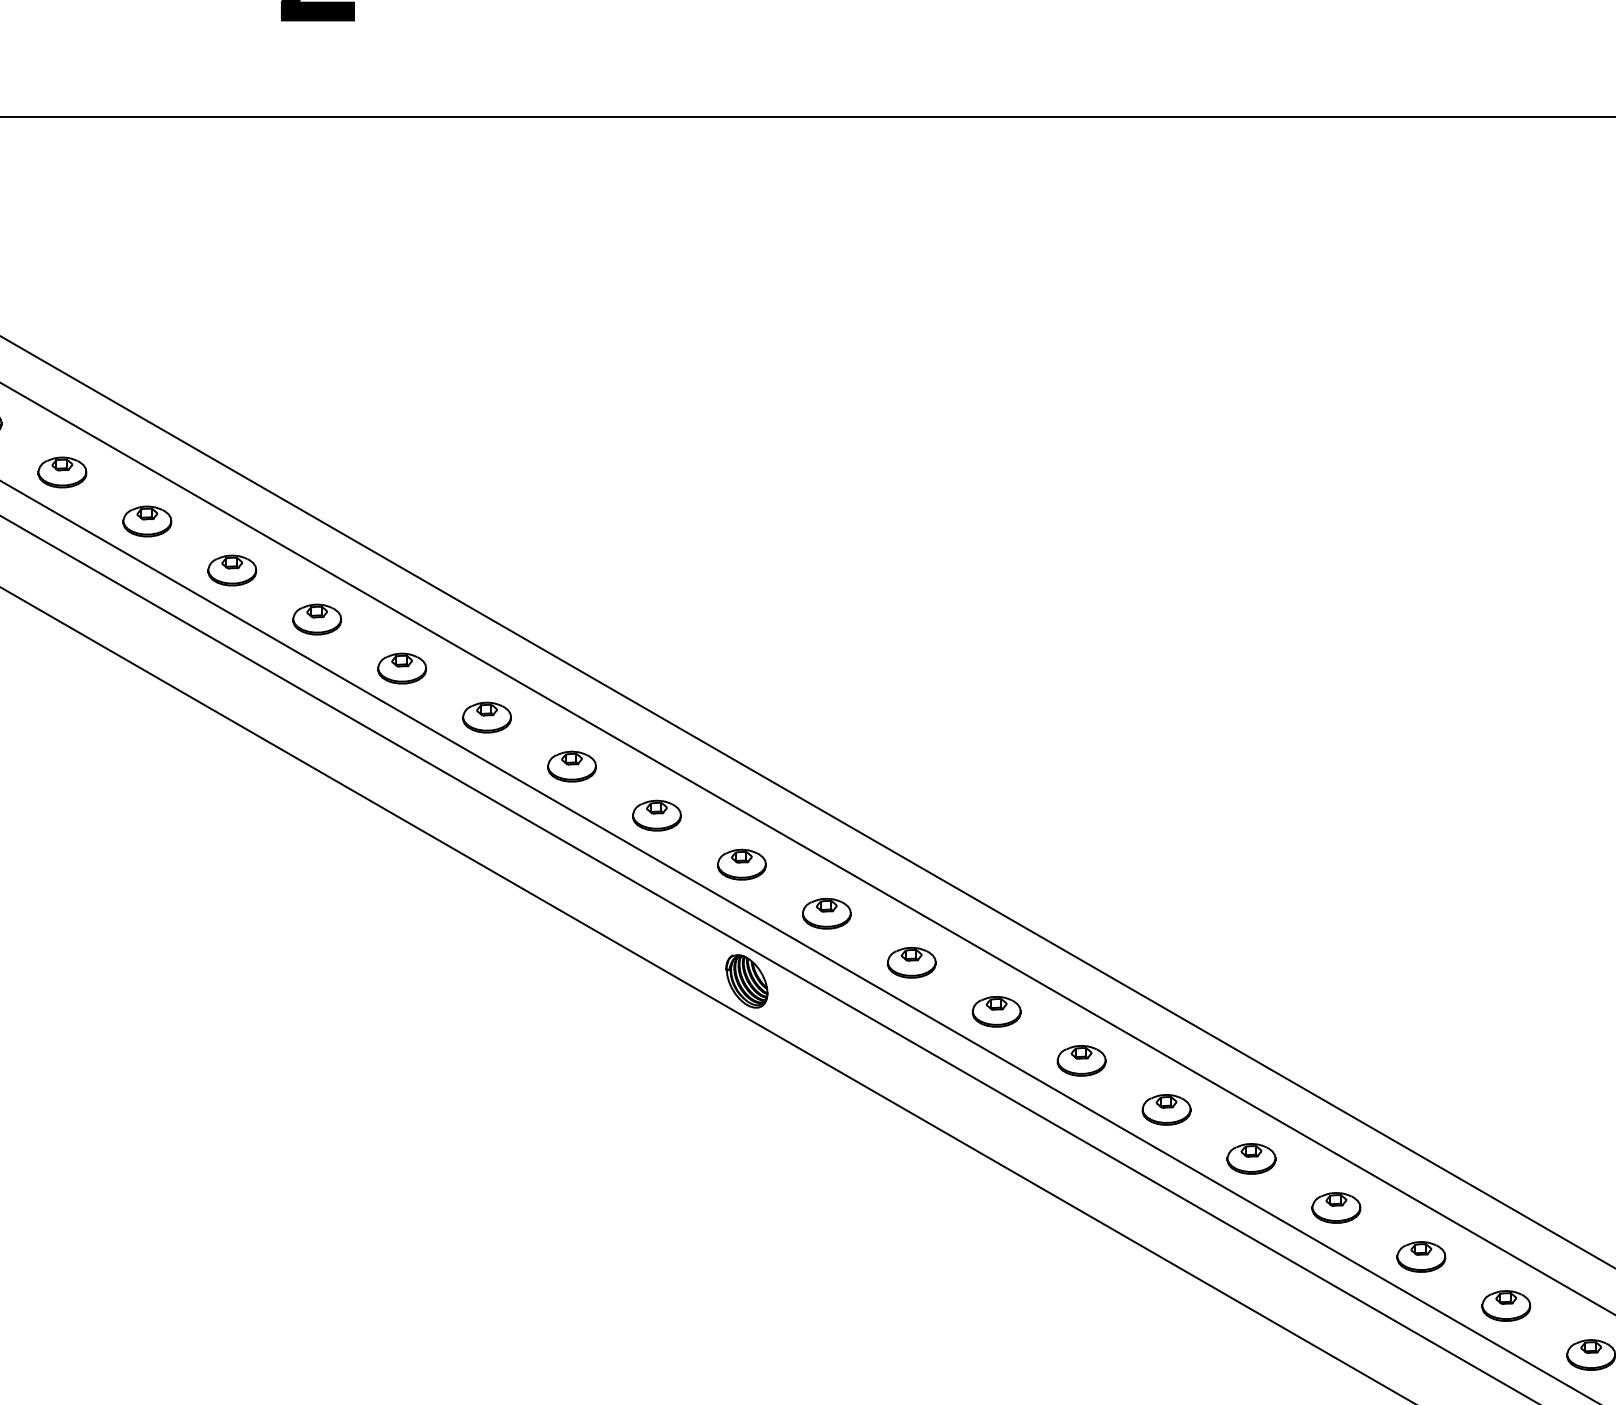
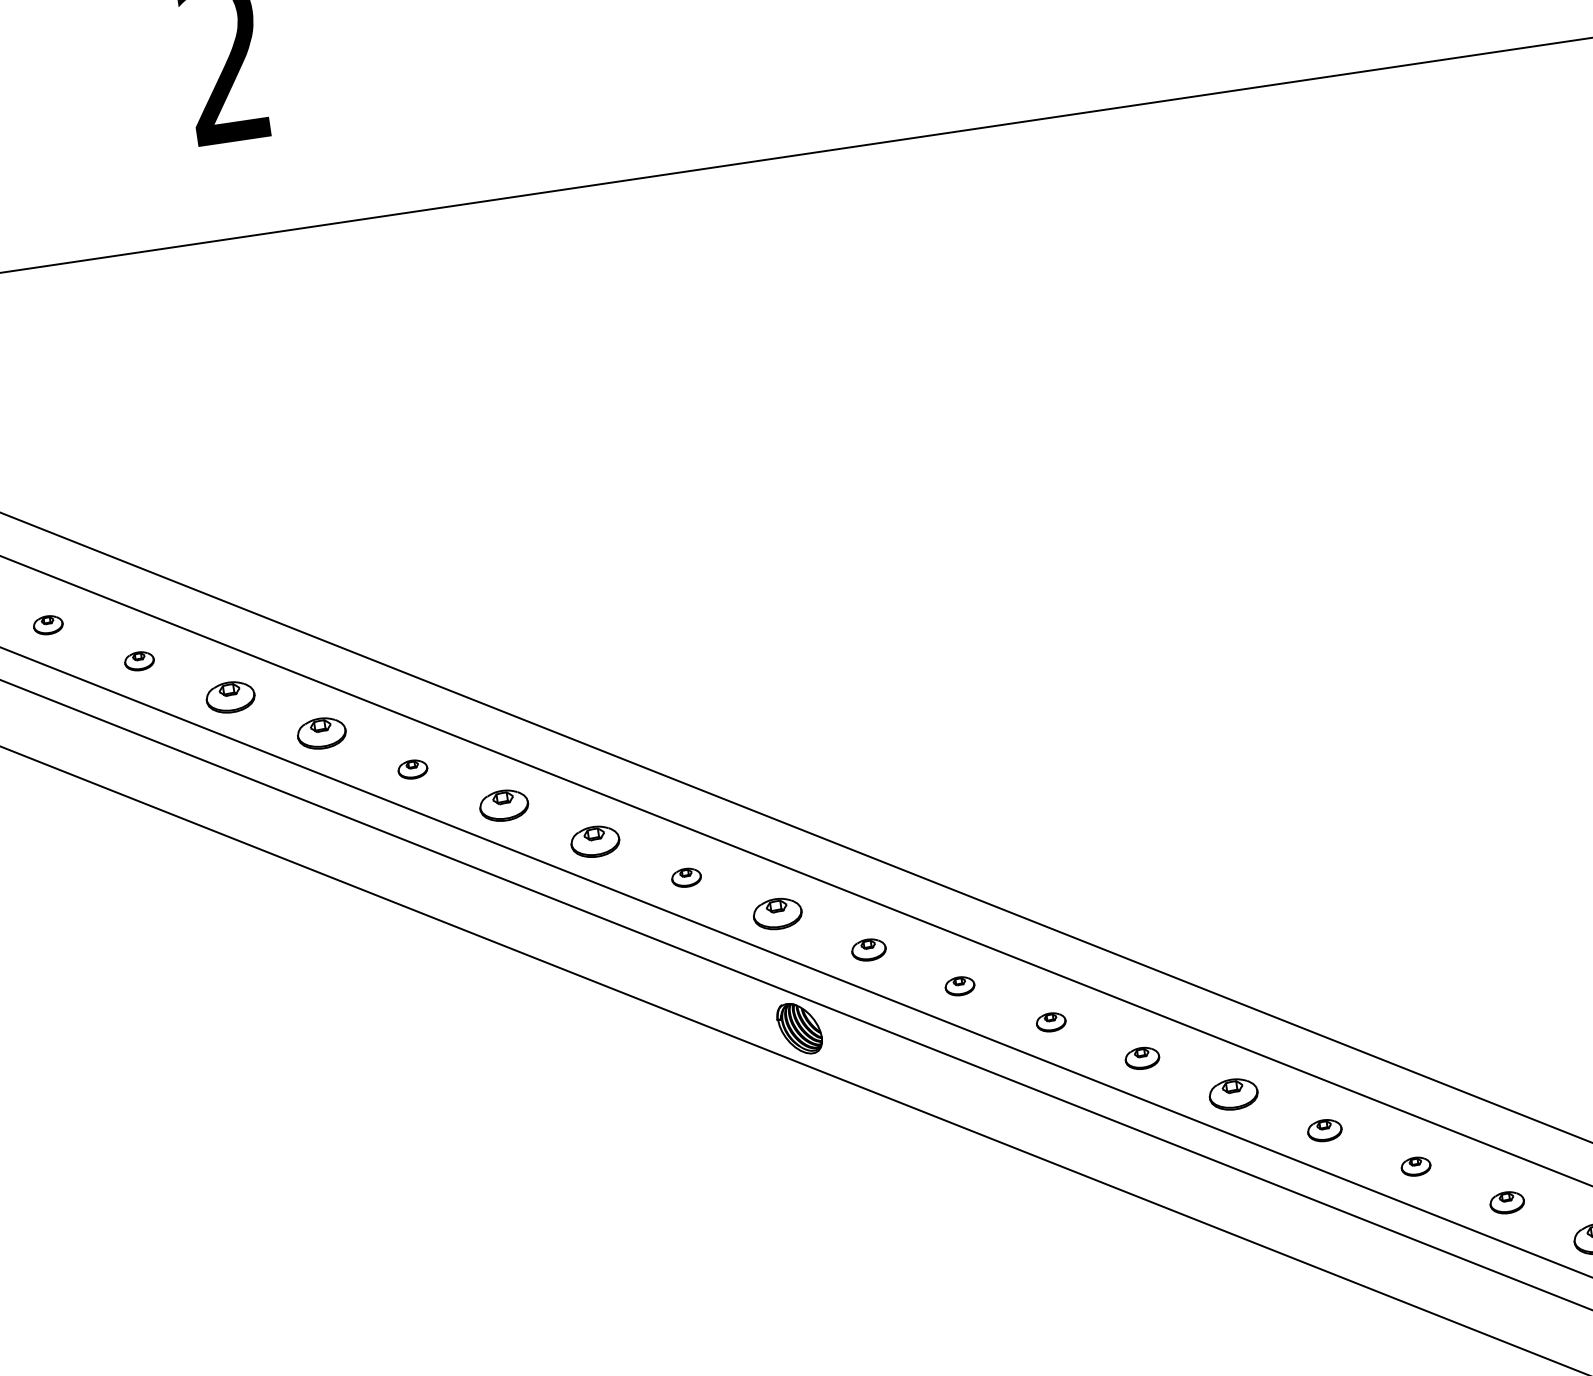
part: (62, 472) -> (48, 625), size x0.6
part: (147, 521) -> (139, 661), size x0.6
part: (401, 668) -> (412, 769), size x0.6
part: (656, 815) -> (686, 877), size x0.6
part: (826, 913) -> (868, 949), size x0.7
part: (911, 962) -> (959, 985), size x0.6
part: (996, 1011) -> (1051, 1021), size x0.6
part: (1081, 1060) -> (1142, 1058), size x0.7
part: (1251, 1158) -> (1324, 1130), size x0.7
part: (1336, 1207) -> (1416, 1166), size x0.6
part: (1421, 1256) -> (1507, 1202), size x0.7

